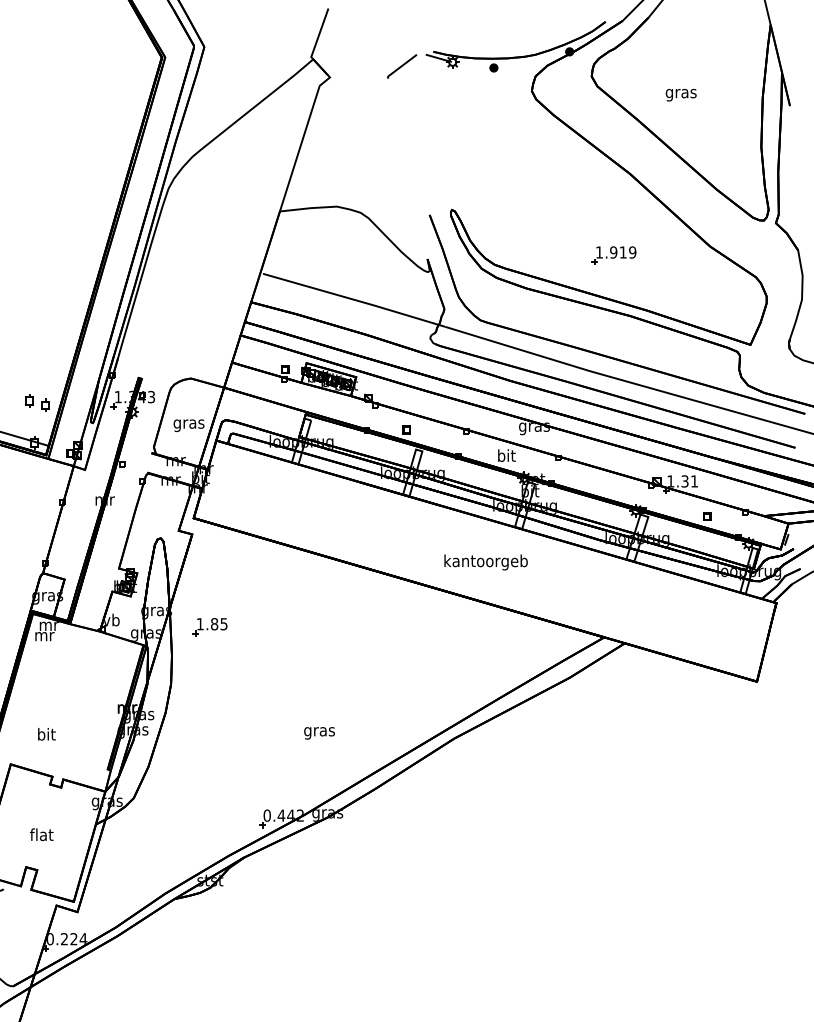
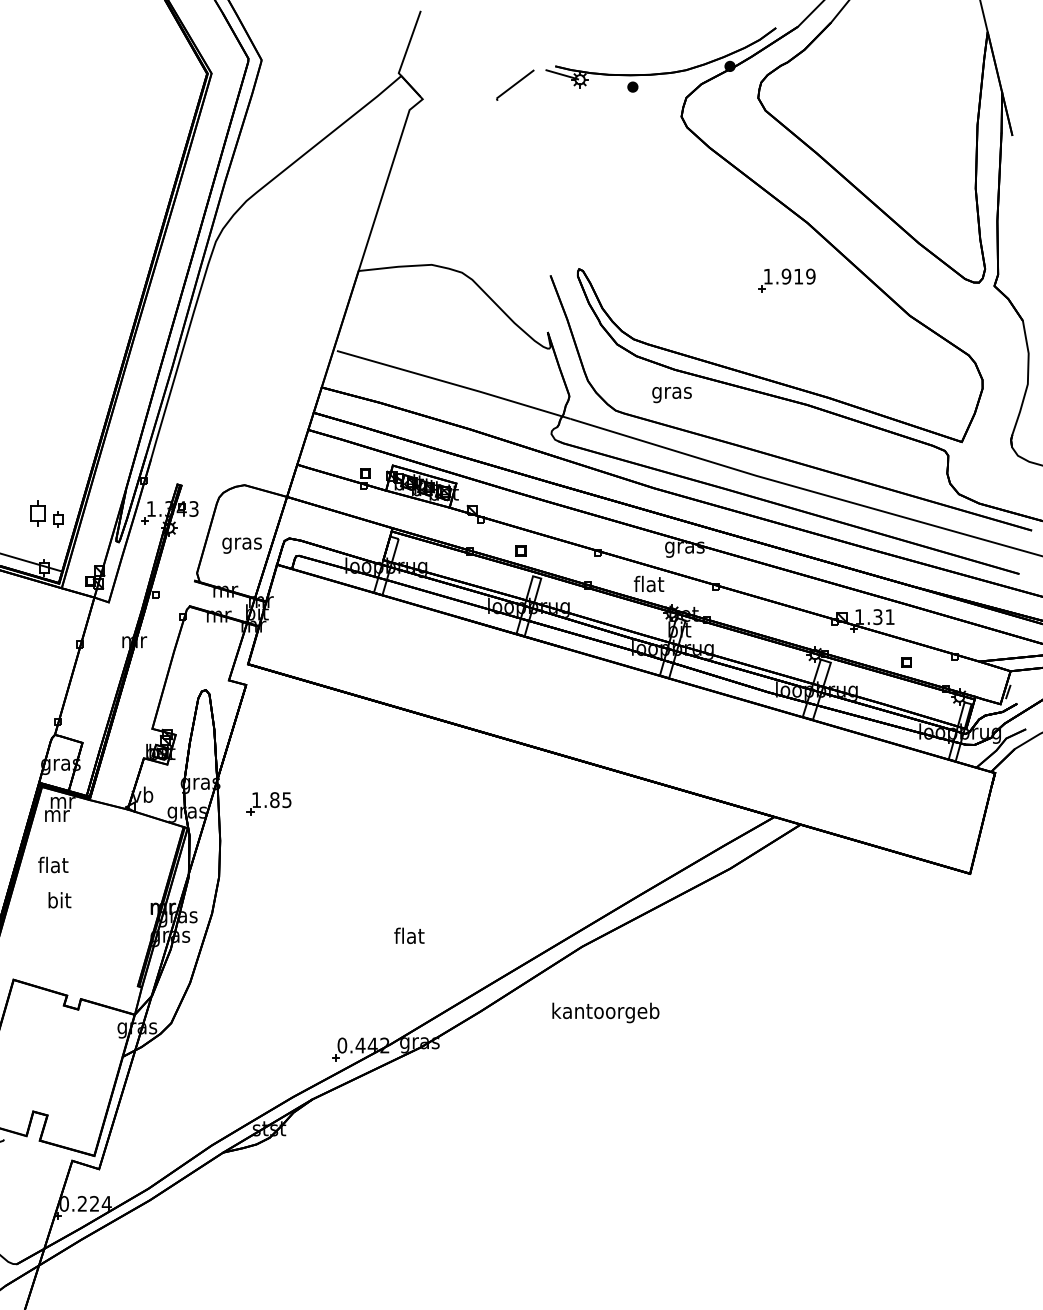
text: (680, 95) -> (671, 395), moved
part: (613, 255) -> (786, 280), moved
part: (29, 400) -> (37, 513), size x1.6
text: (506, 455) -> (648, 583), bit -> flat
text: (485, 562) -> (605, 1012), moved
text: (319, 731) -> (409, 937), gras -> flat
text: (46, 734) -> (59, 900), moved
text: (41, 834) -> (53, 864), moved

